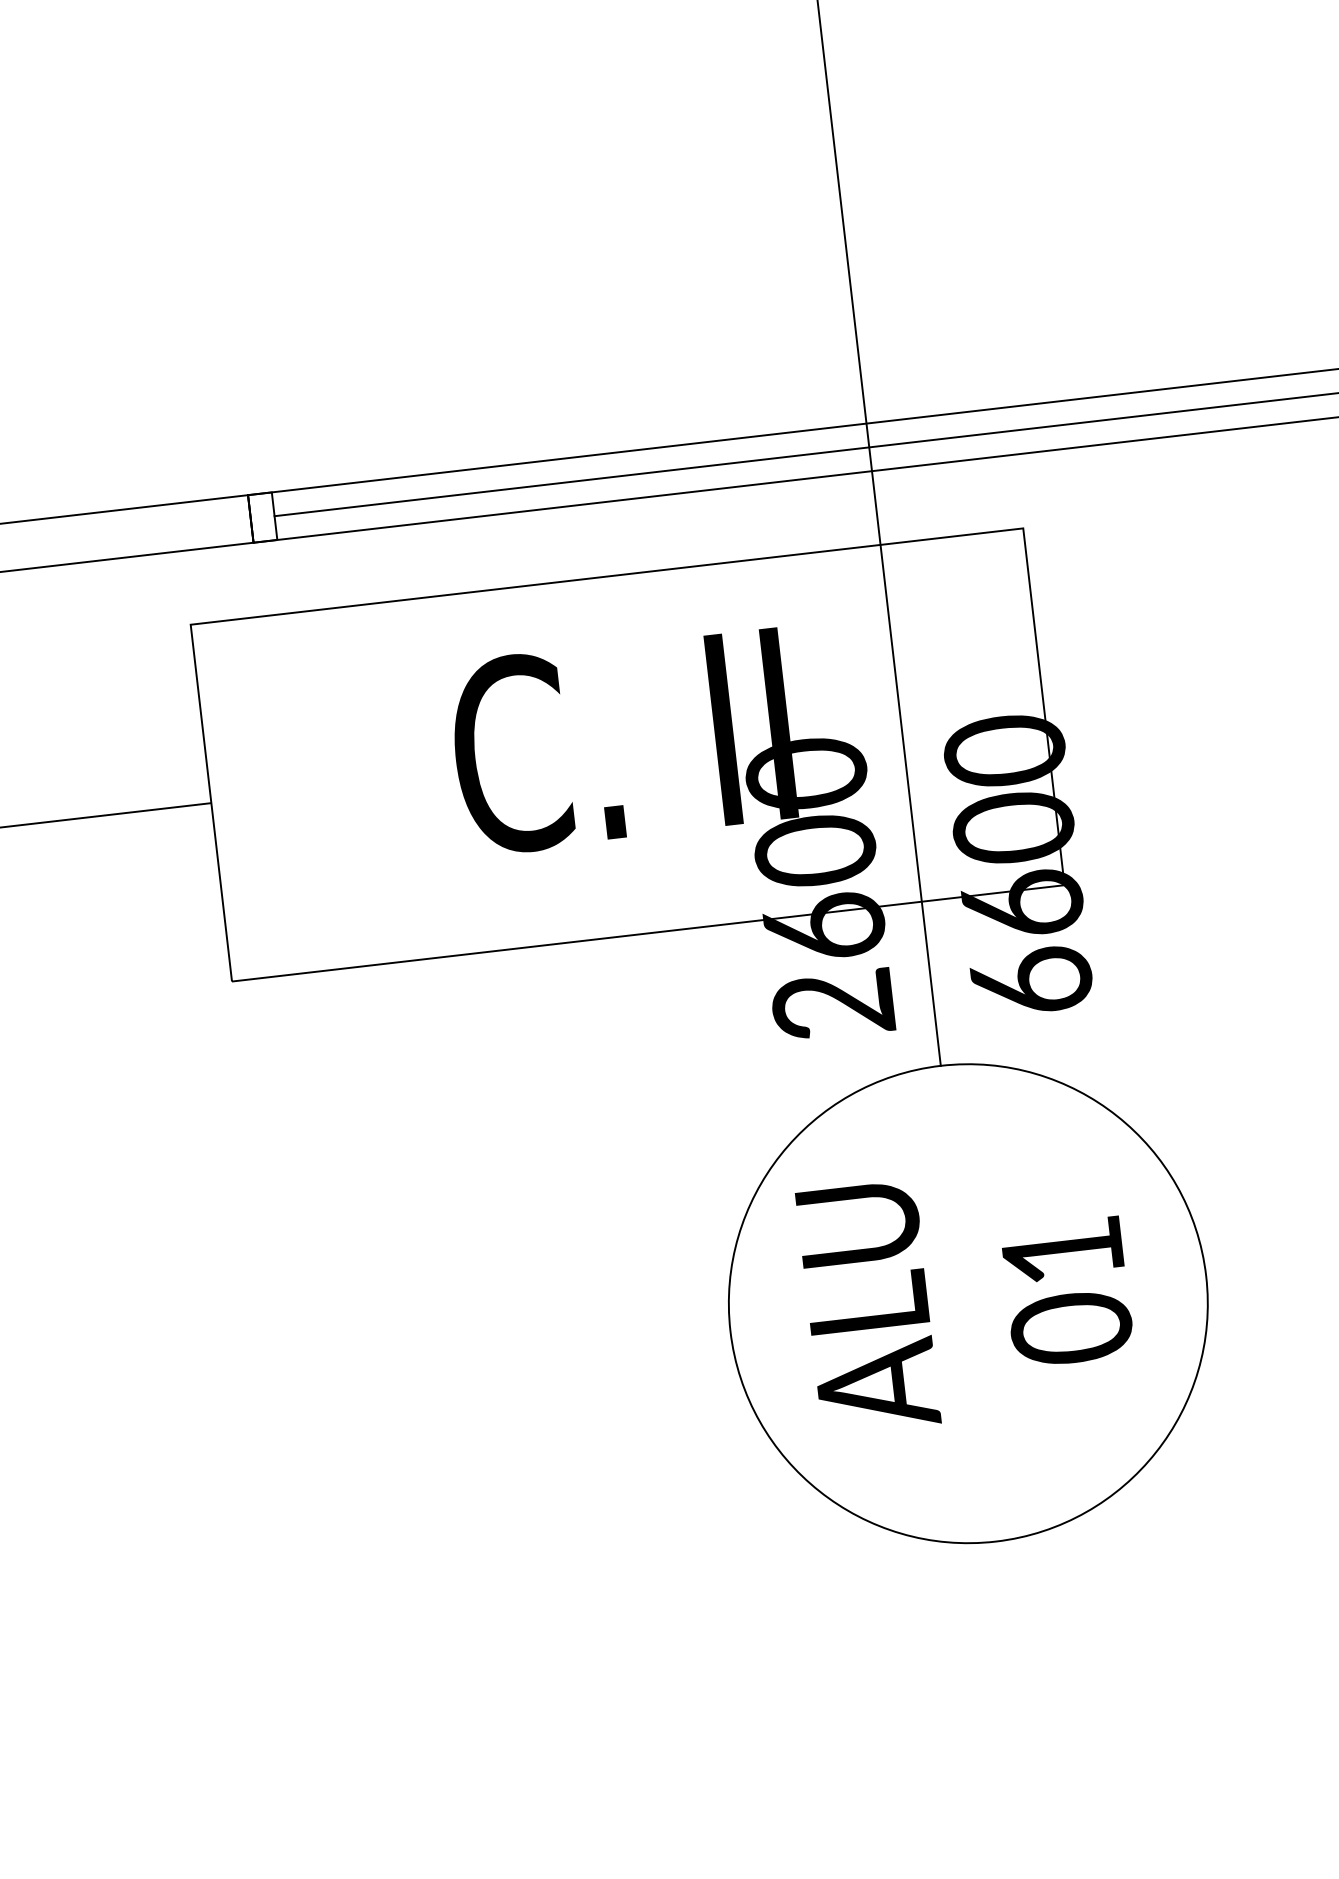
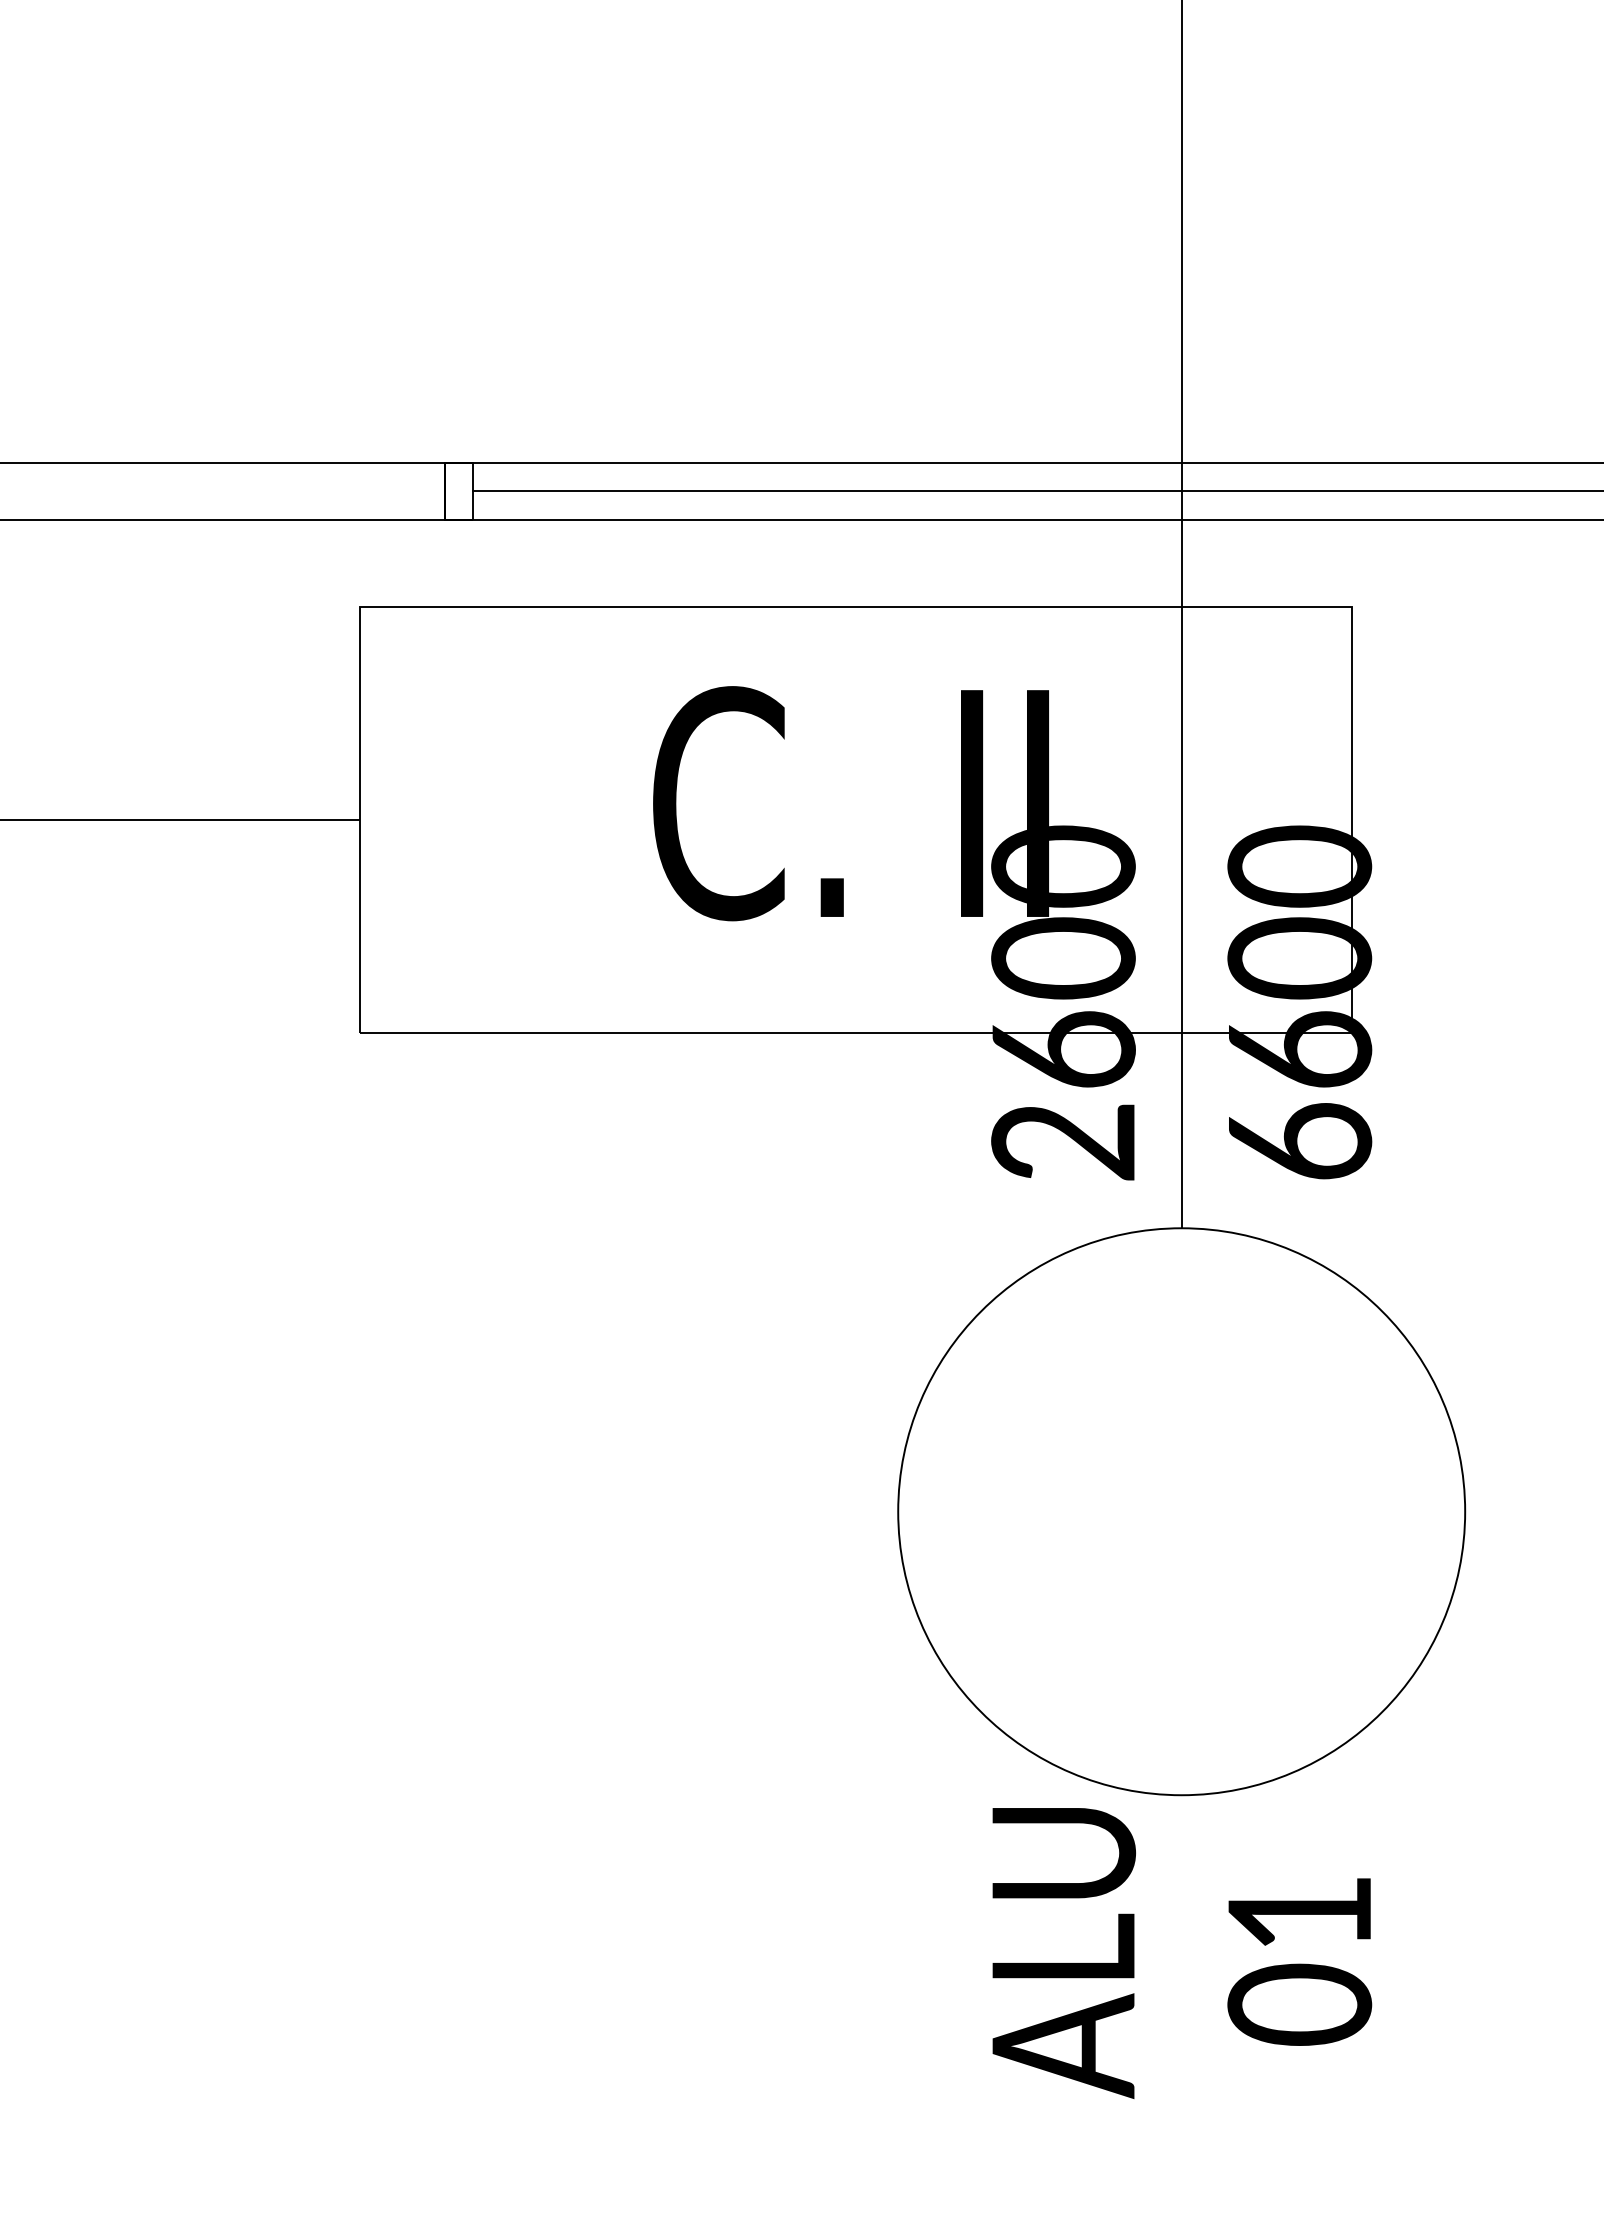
text: (968, 1296) -> (1182, 1953), moved

